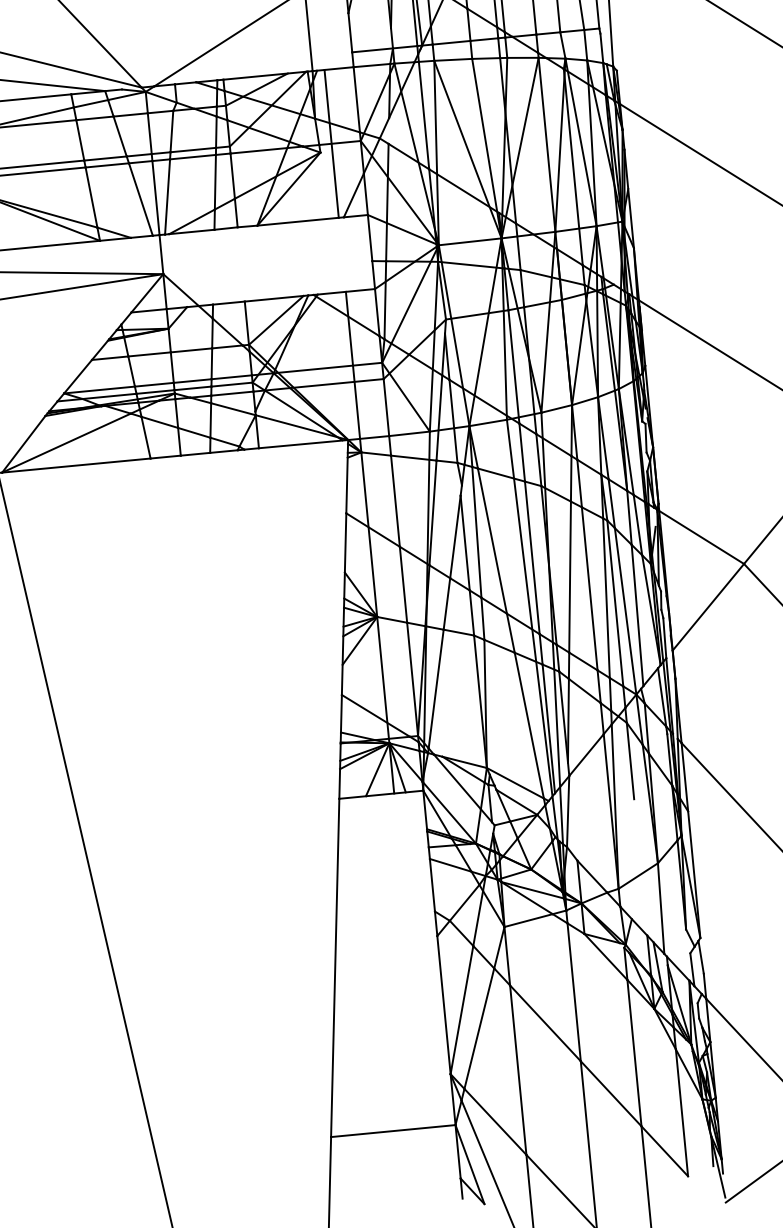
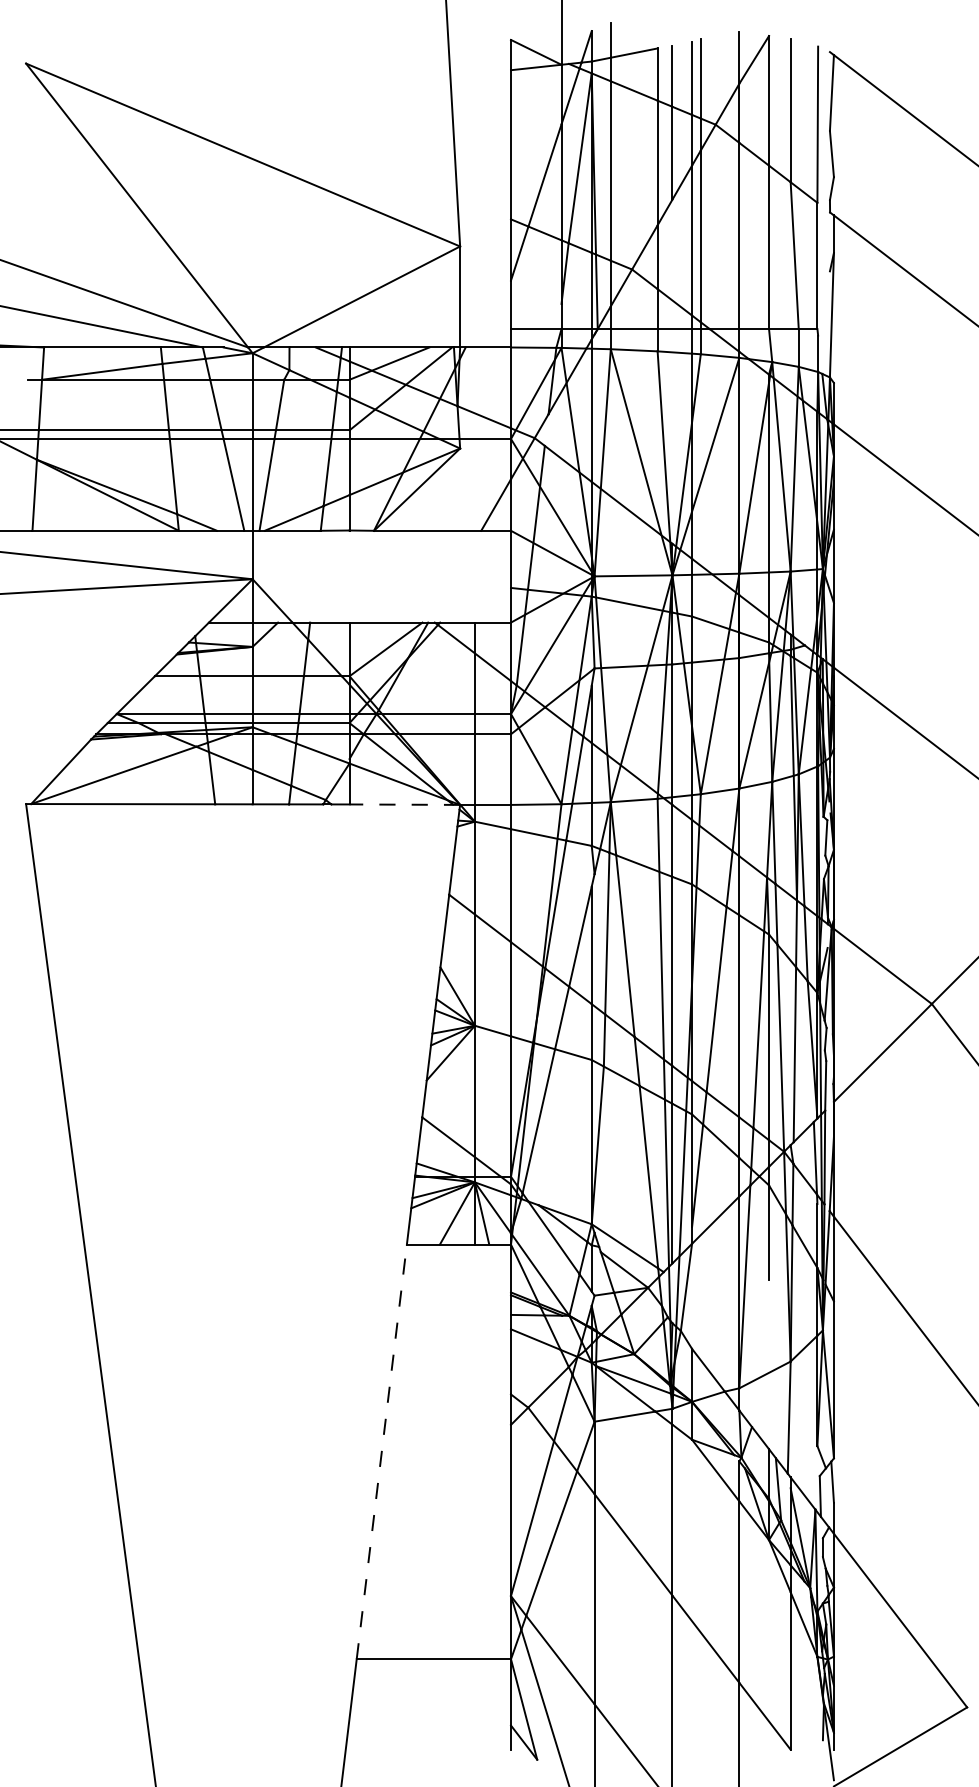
line: (331, 143) -> (474, 438), removed
line: (303, 444) -> (404, 804), solid -> dashed
line: (334, 967) -> (381, 1451), solid -> dashed

